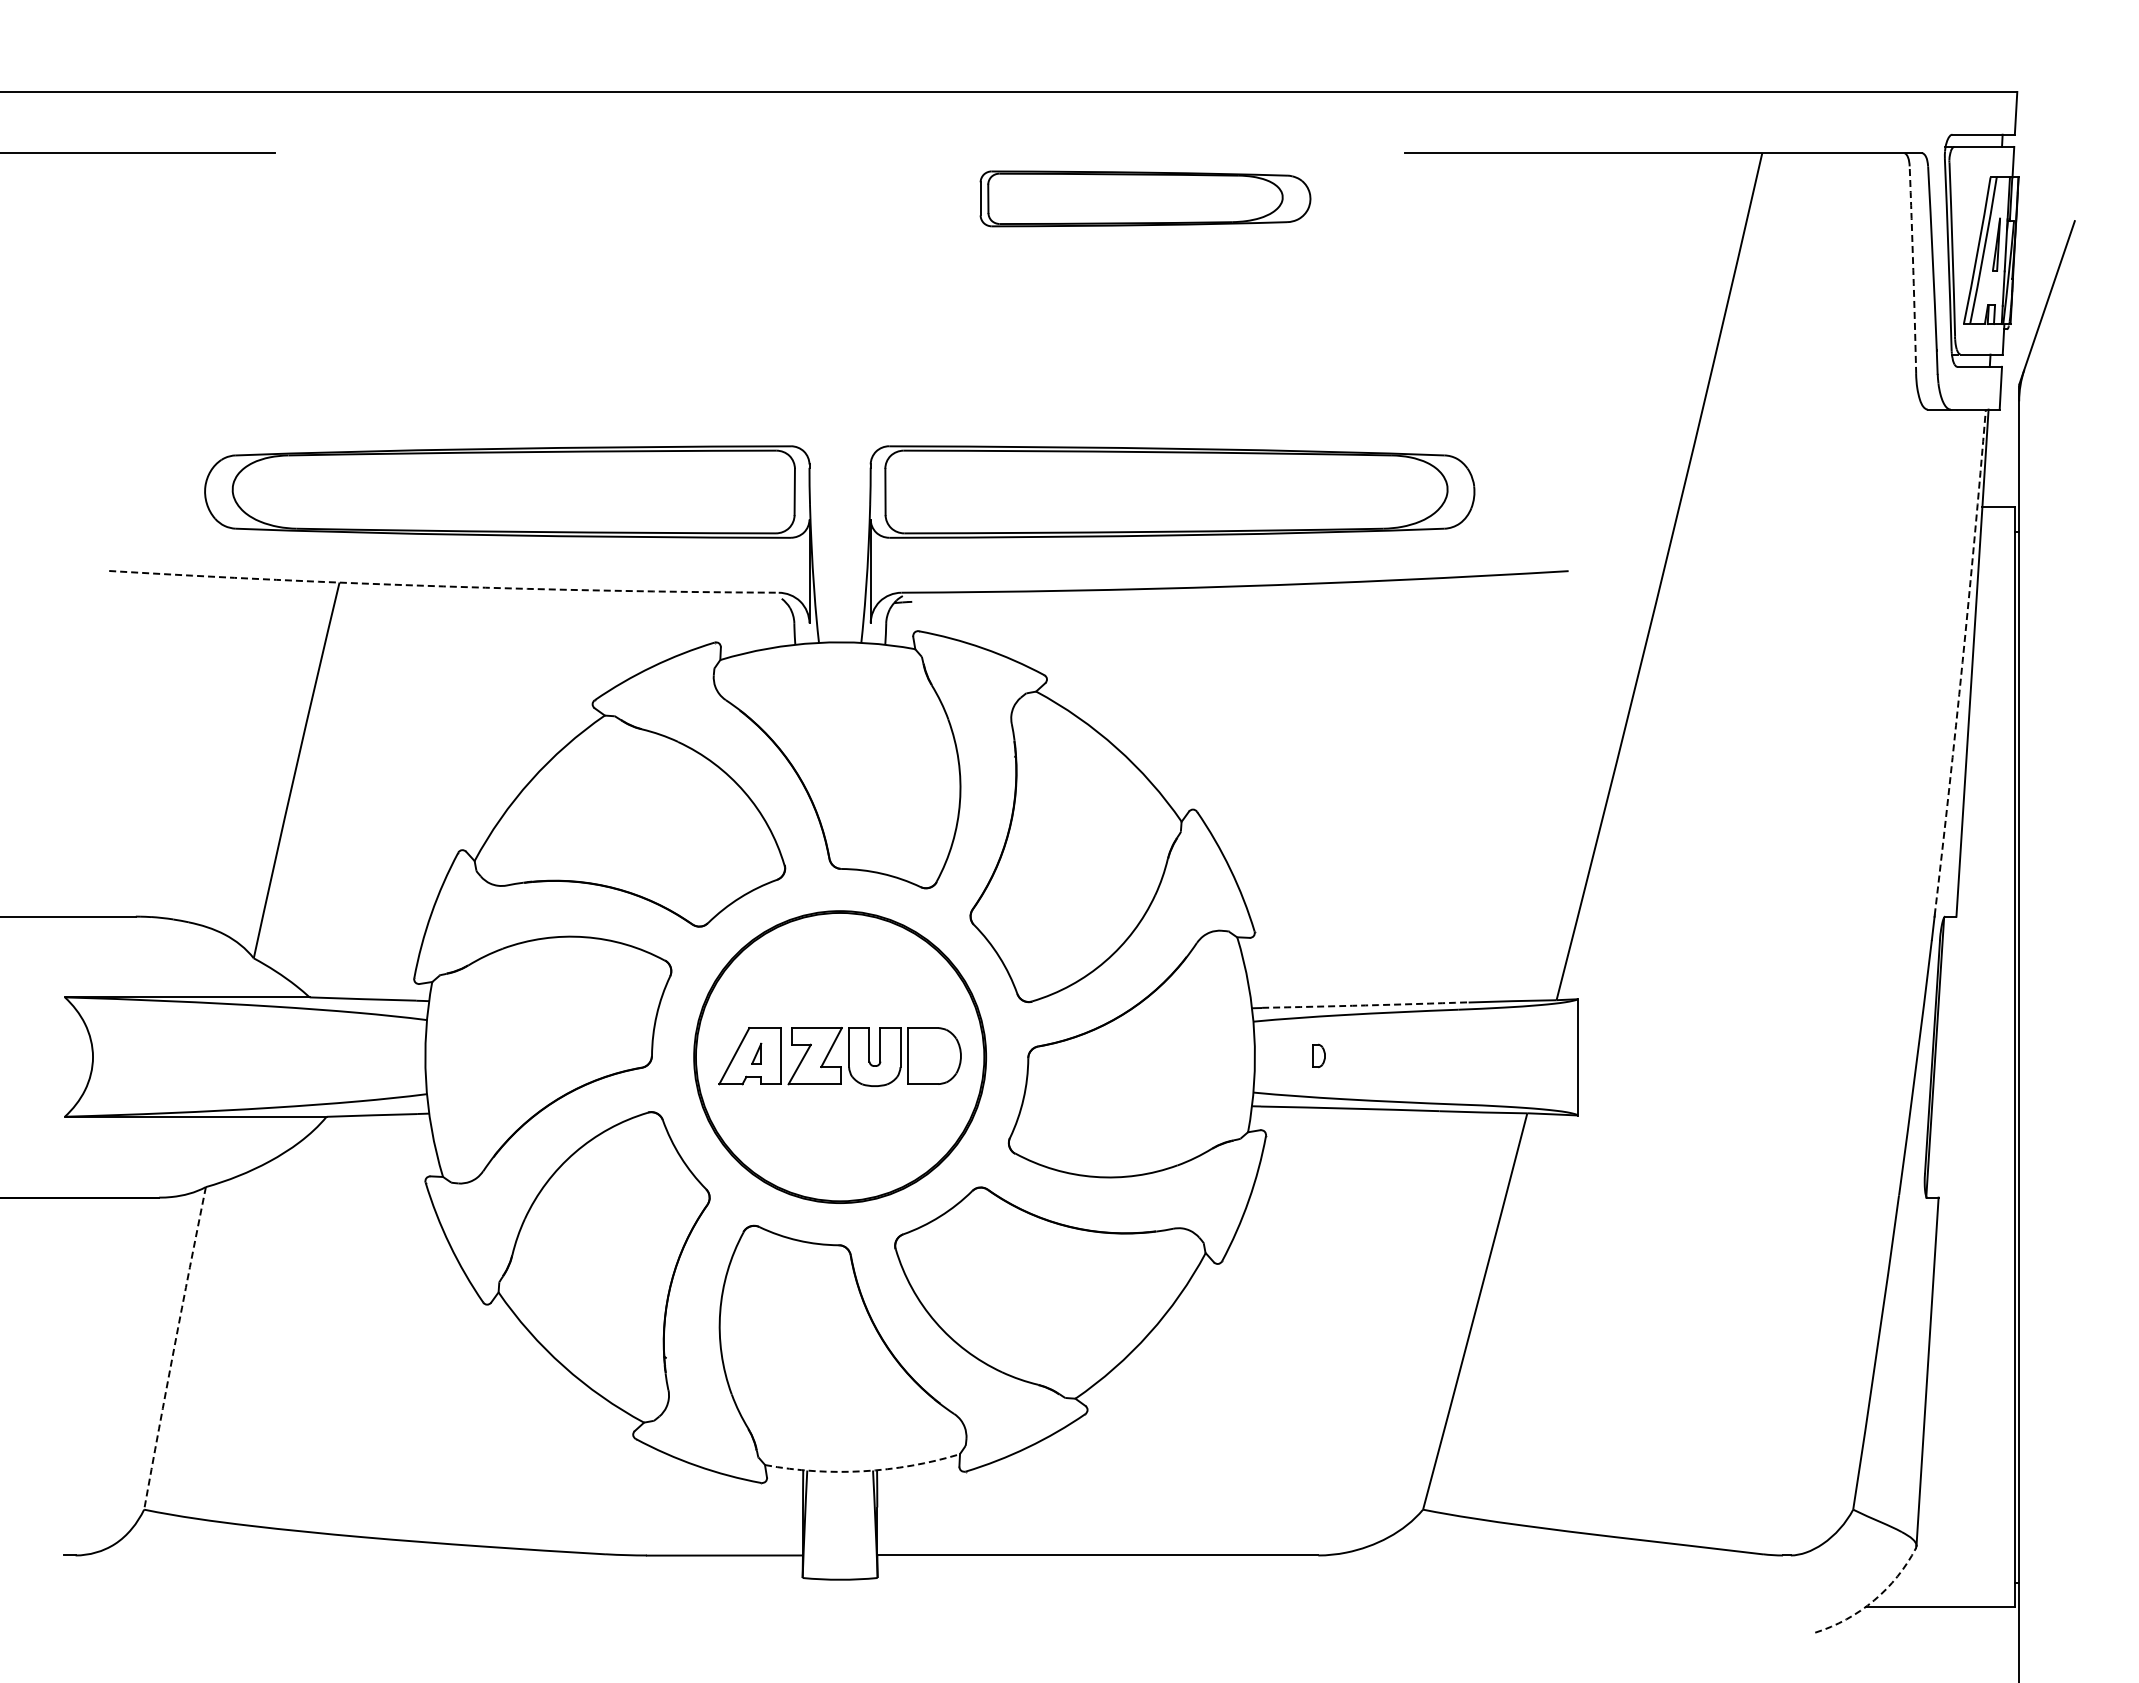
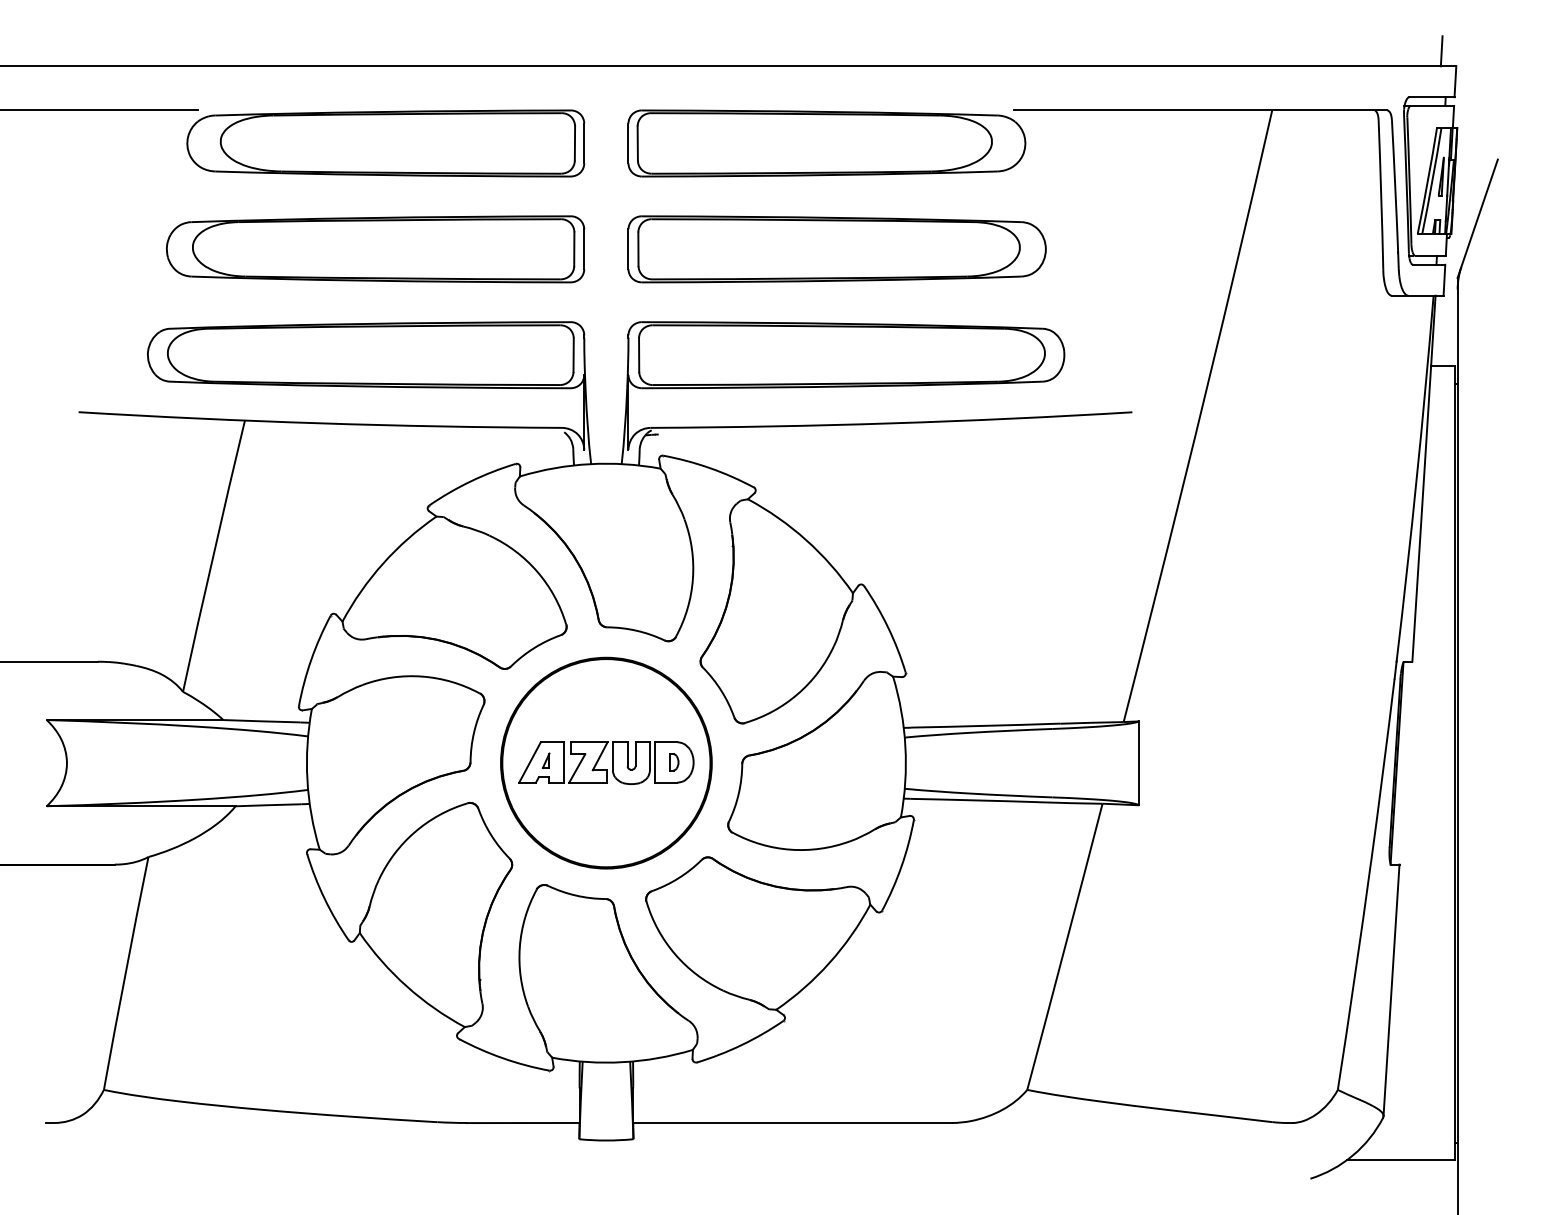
line: (1996, 70) -> (1441, 50), added
part: (534, 198) -> (385, 143), added
part: (1145, 198) -> (826, 143), size x1.67
arc: (1913, 270) -> (1381, 195), dashed -> solid
part: (520, 345) -> (375, 249), added
part: (1159, 345) -> (836, 249), added
arc: (443, 586) -> (320, 423), dashed -> solid
arc: (1962, 662) -> (1416, 478), dashed -> solid
arc: (1365, 1005) -> (985, 725), dashed -> solid
part: (1318, 1055) -> (673, 762), moved
arc: (174, 1348) -> (125, 973), dashed -> solid
arc: (863, 1471) -> (623, 1062), dashed -> solid
arc: (1874, 1600) -> (1353, 1155), dashed -> solid

